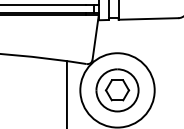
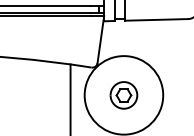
part: (117, 90) -> (123, 95), size x0.6

